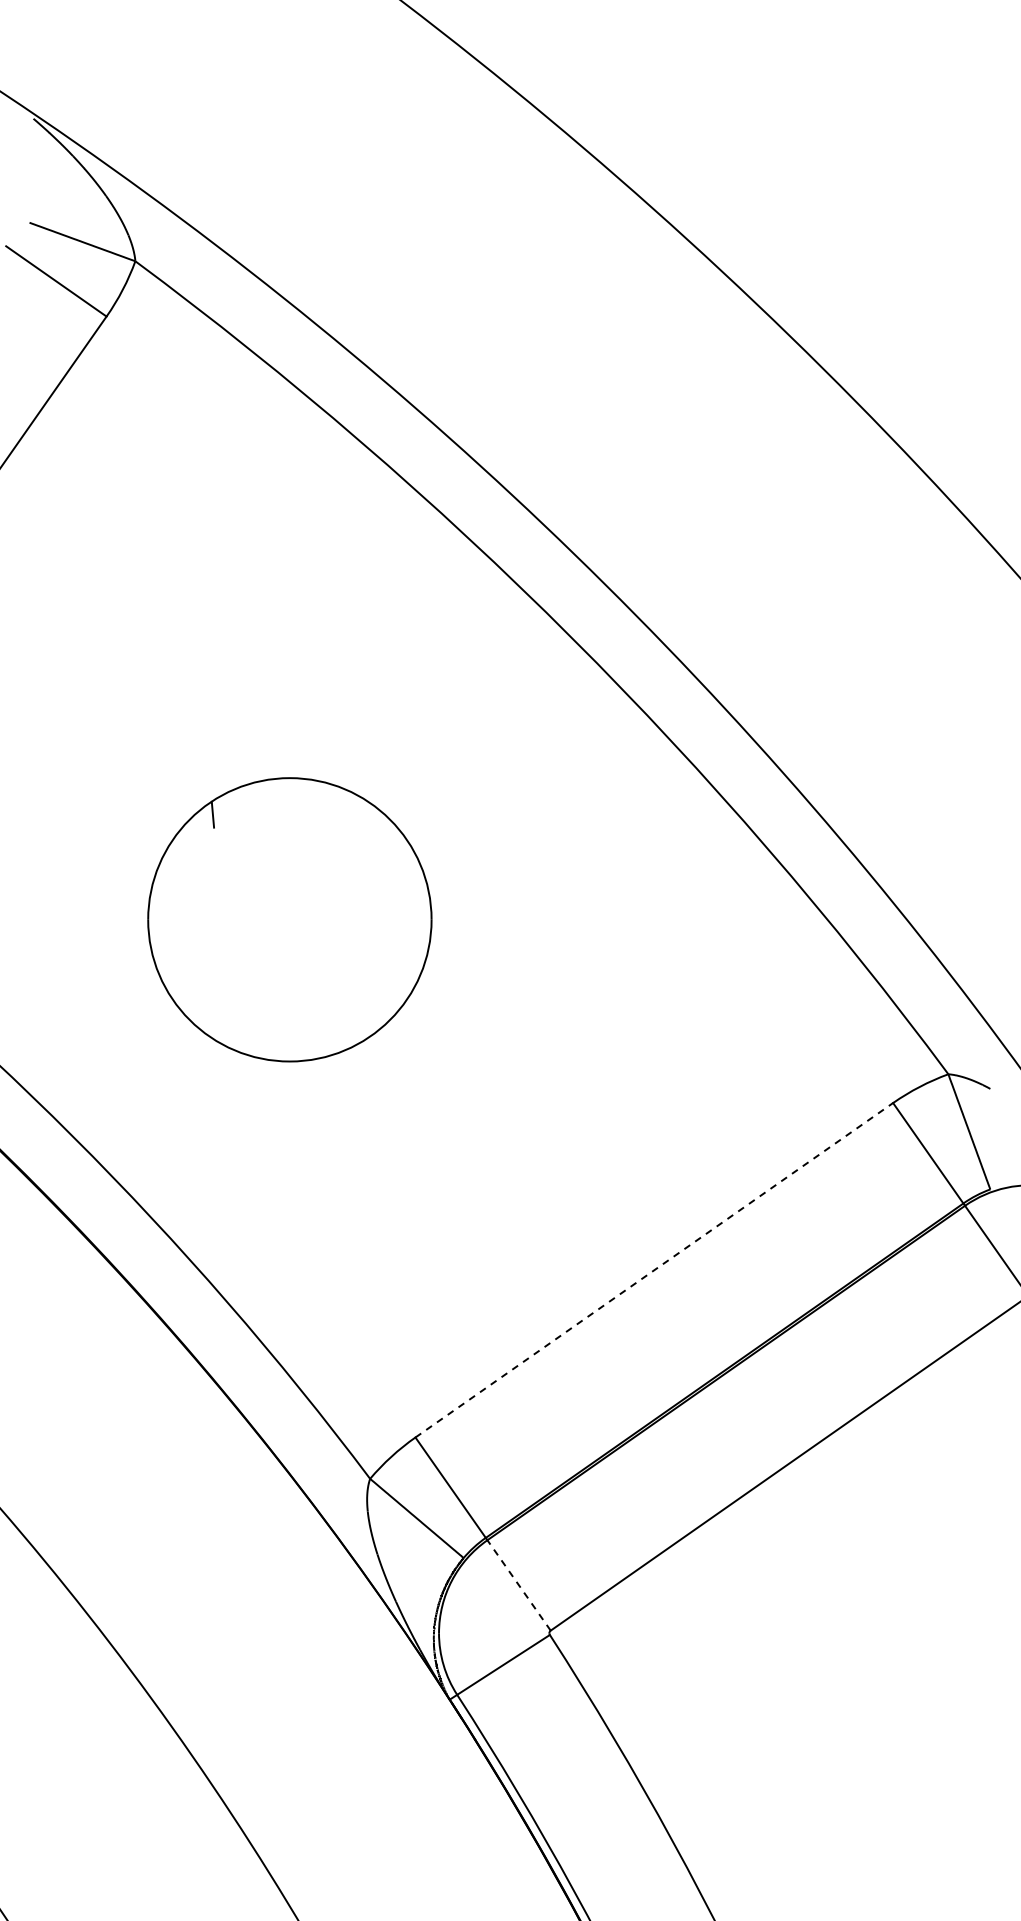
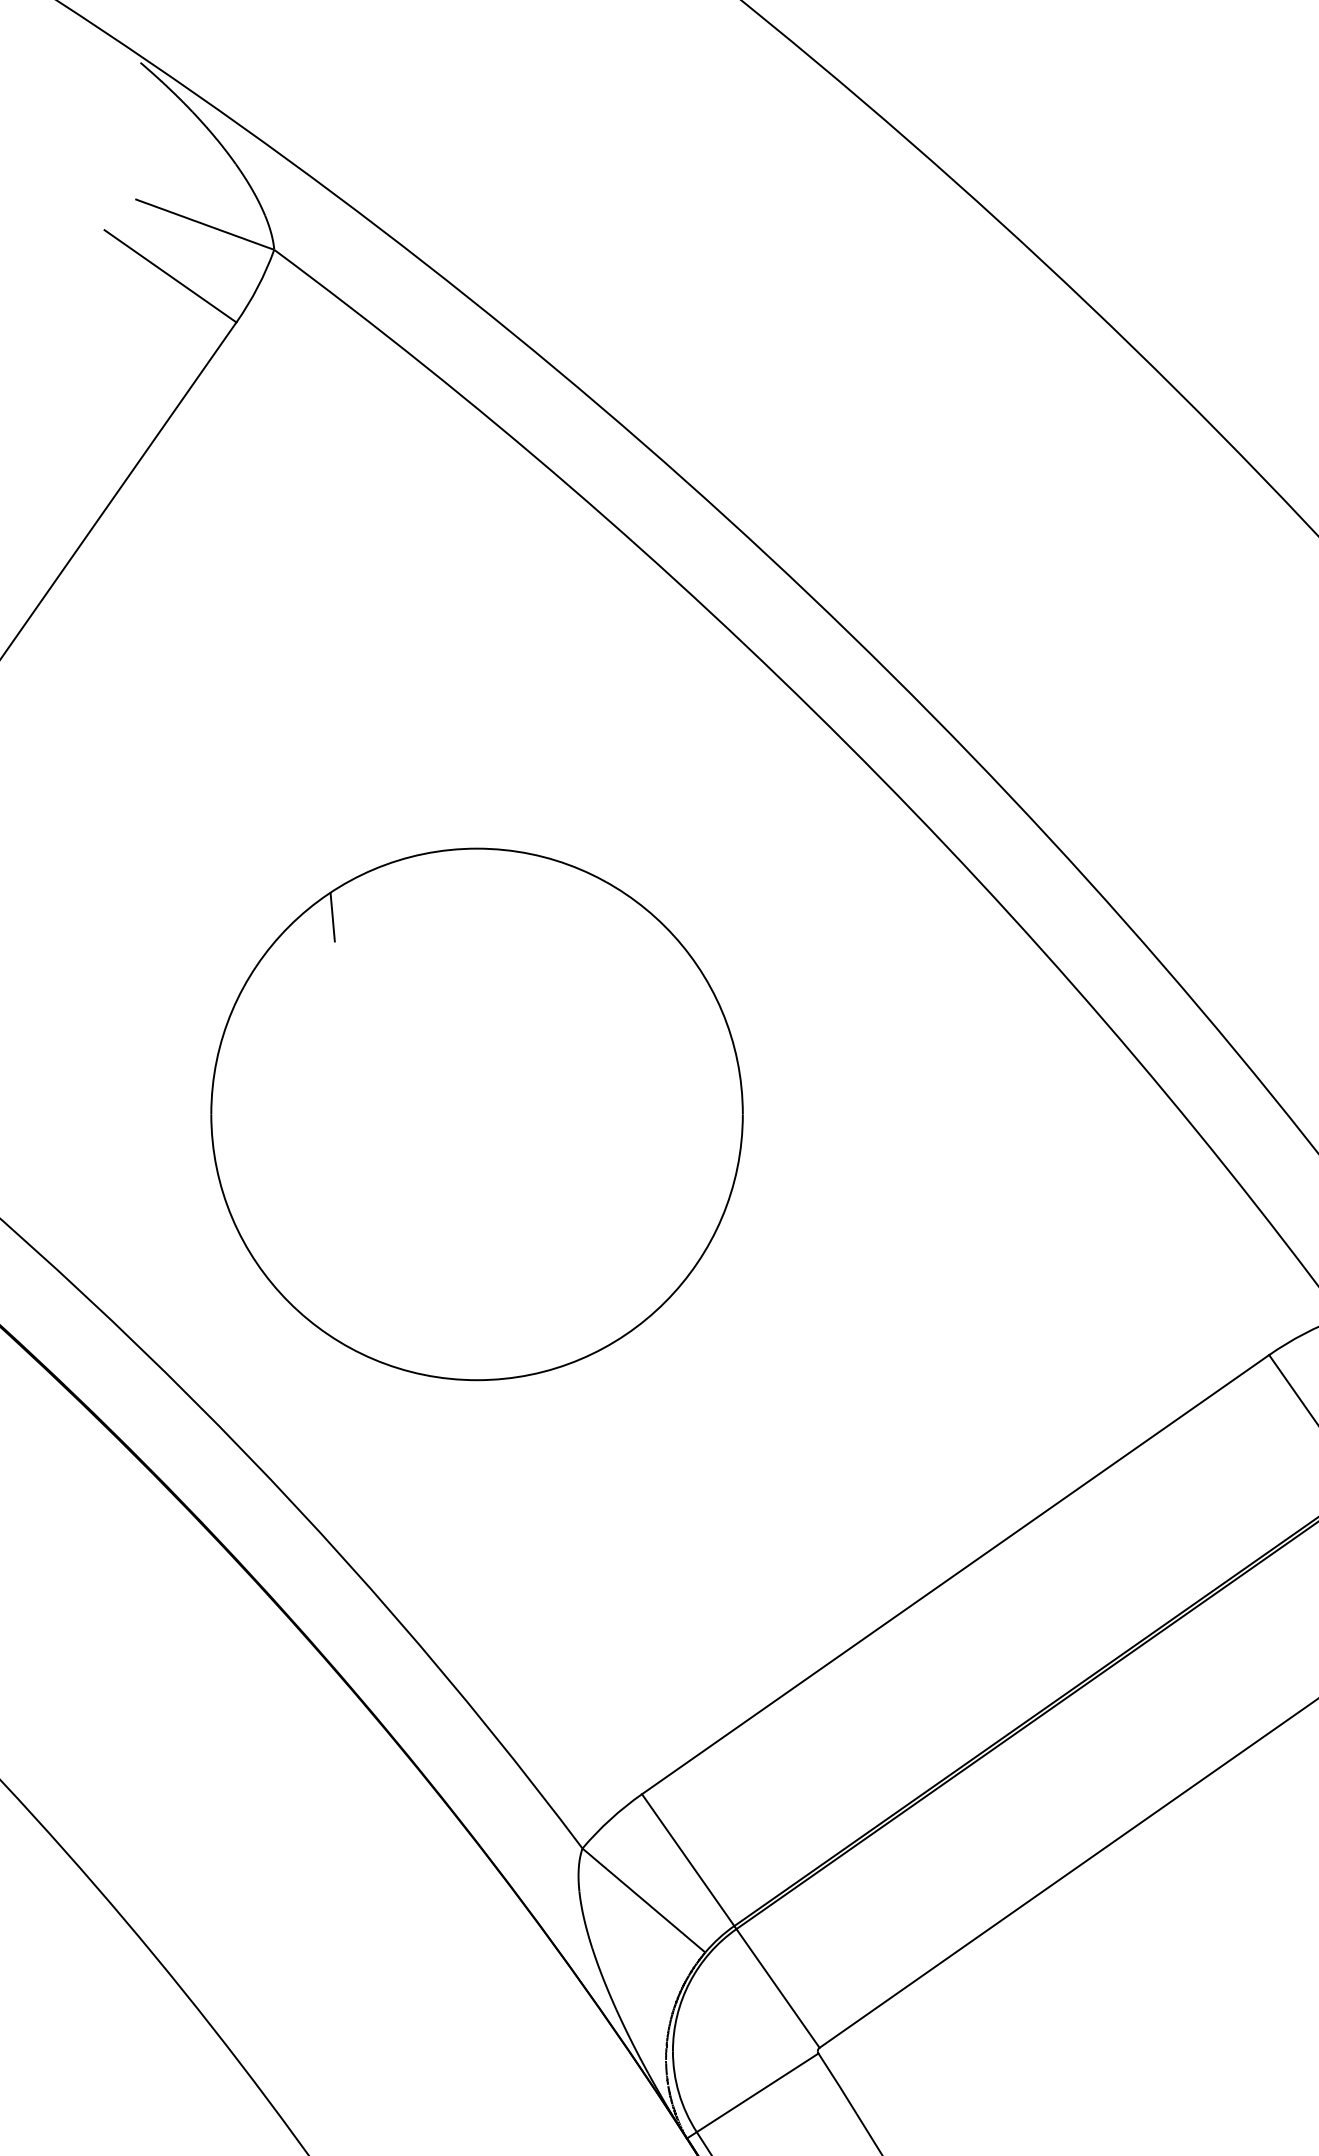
part: (289, 919) -> (476, 1114), size x1.43
line: (654, 1270) -> (955, 1574), dashed -> solid
line: (518, 1585) -> (777, 1988), dashed -> solid

